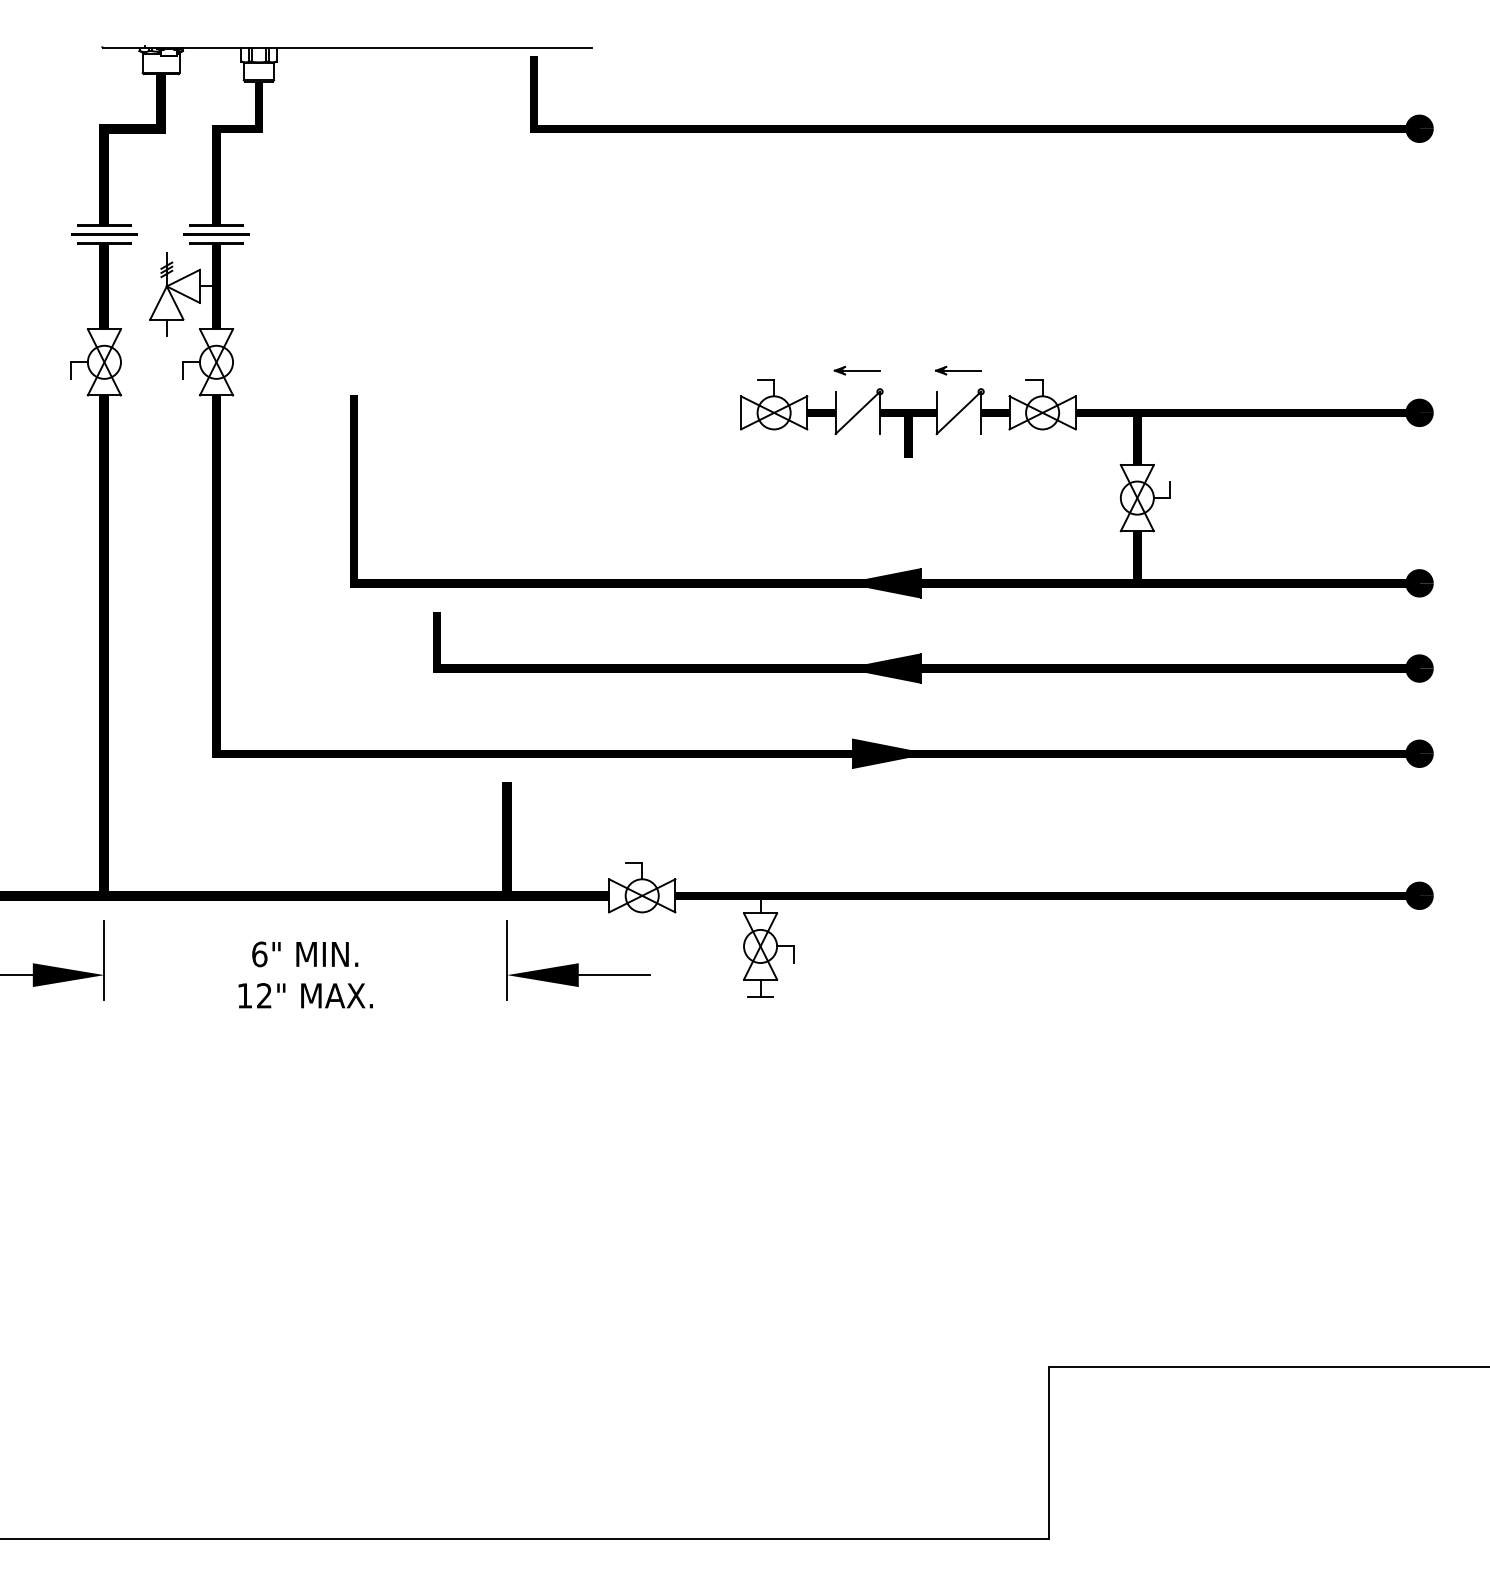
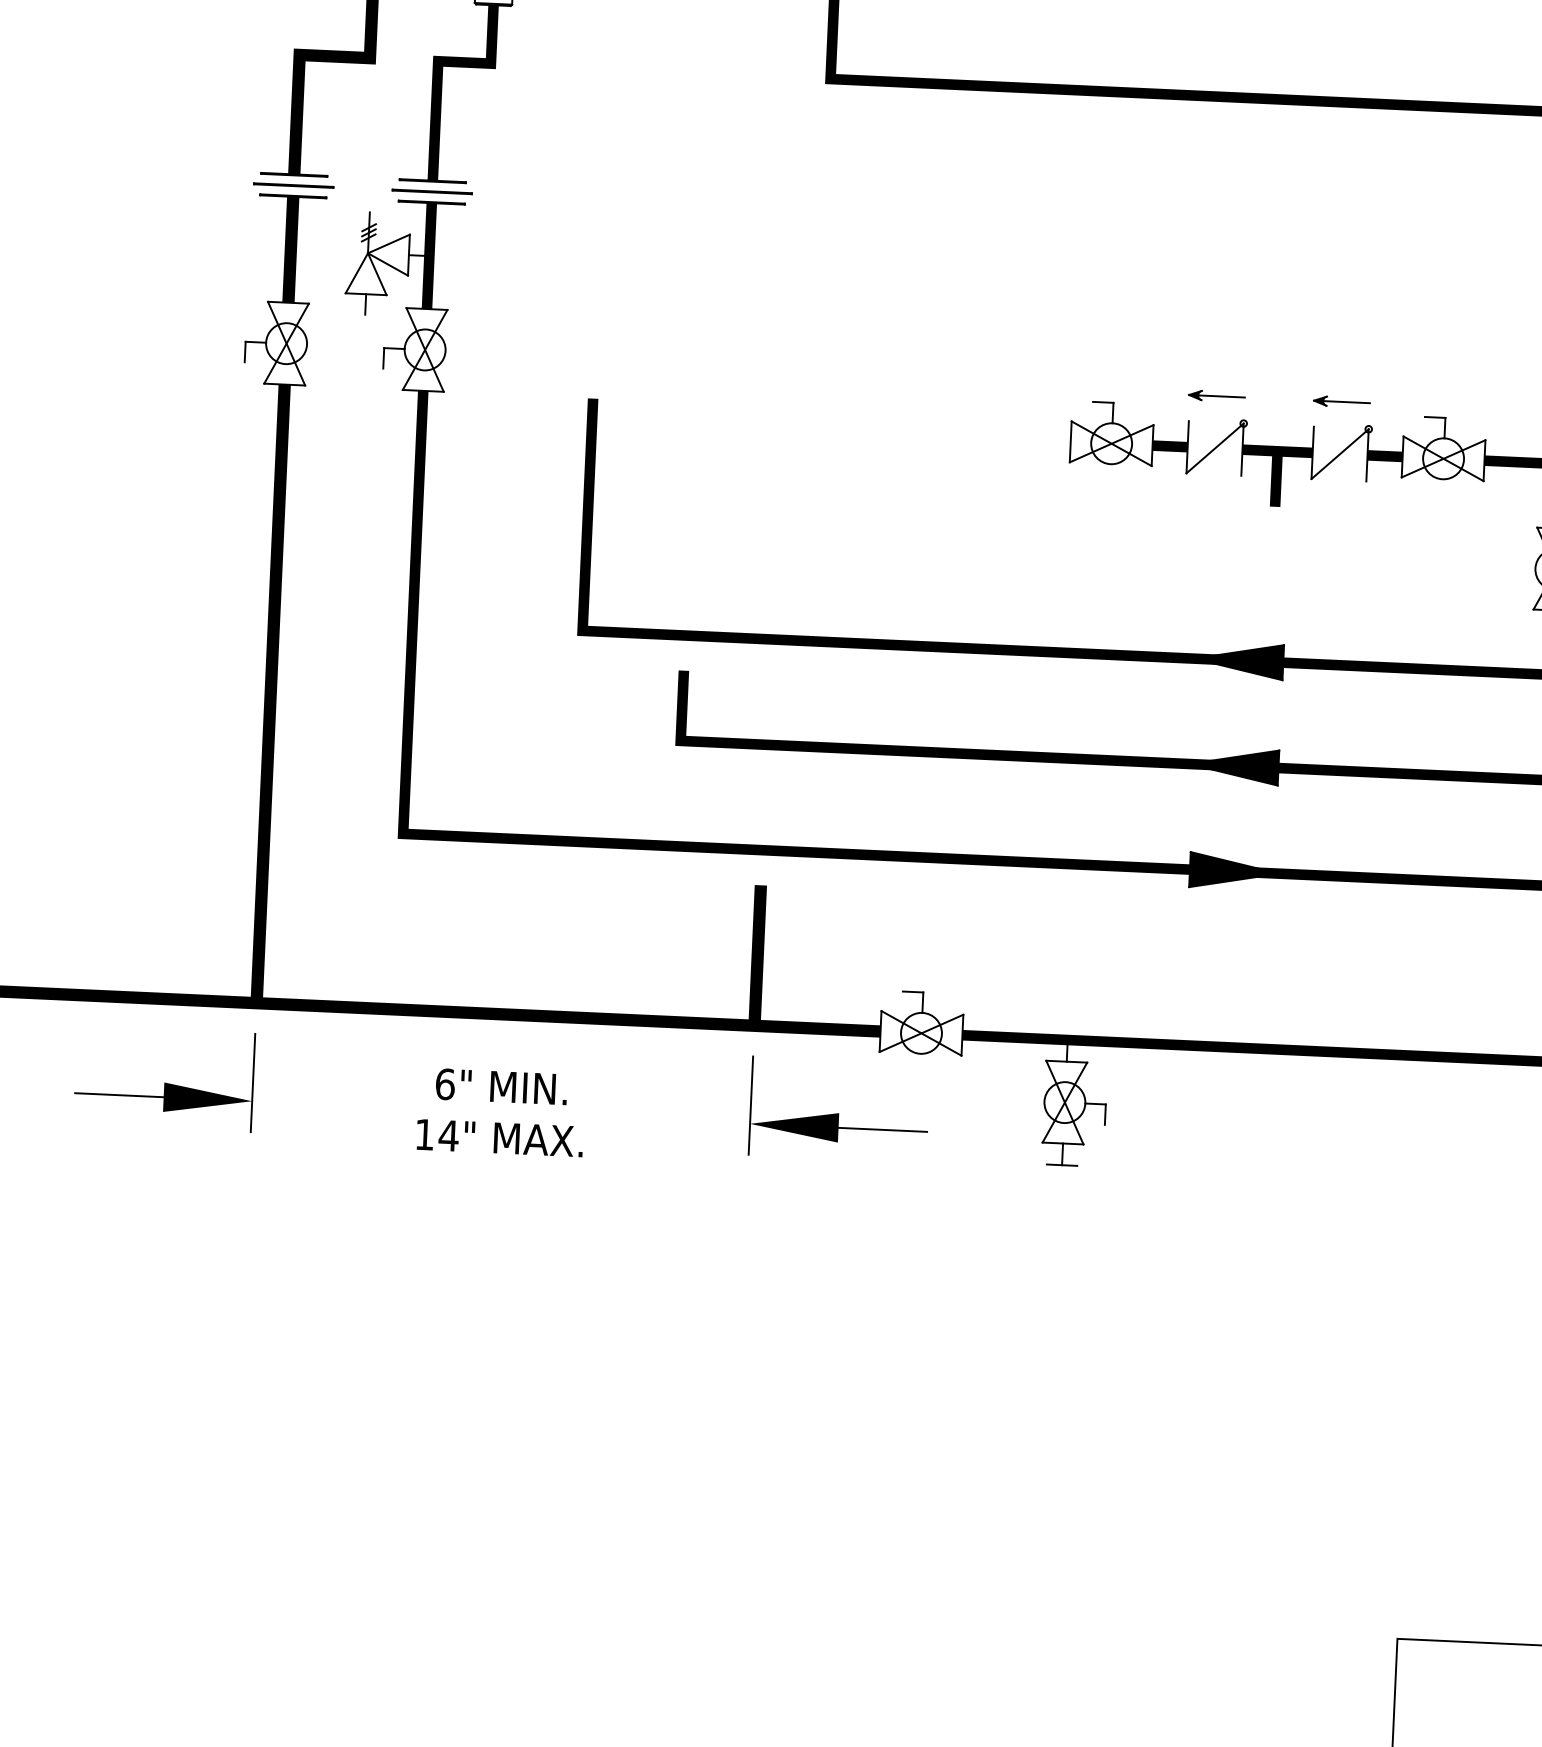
text: (264, 995) -> (448, 1135), 12" -> 14"

